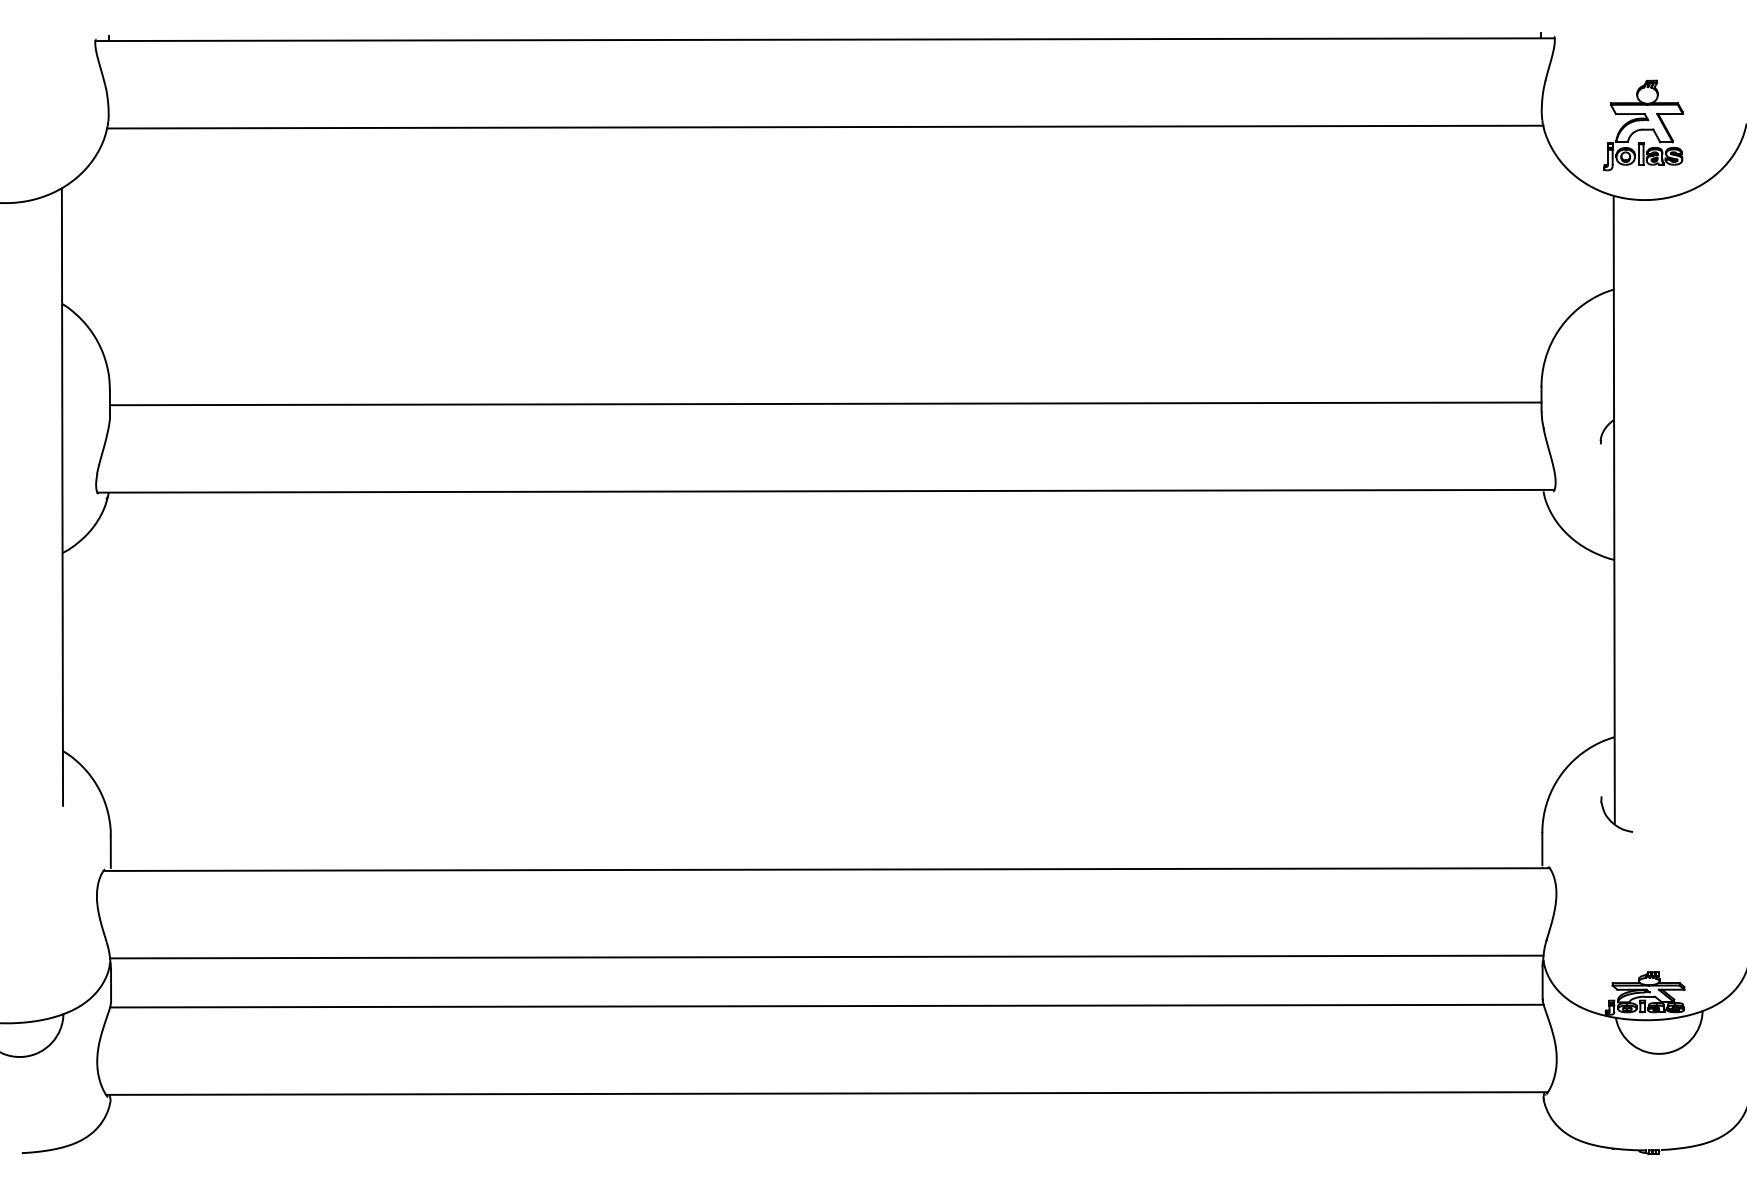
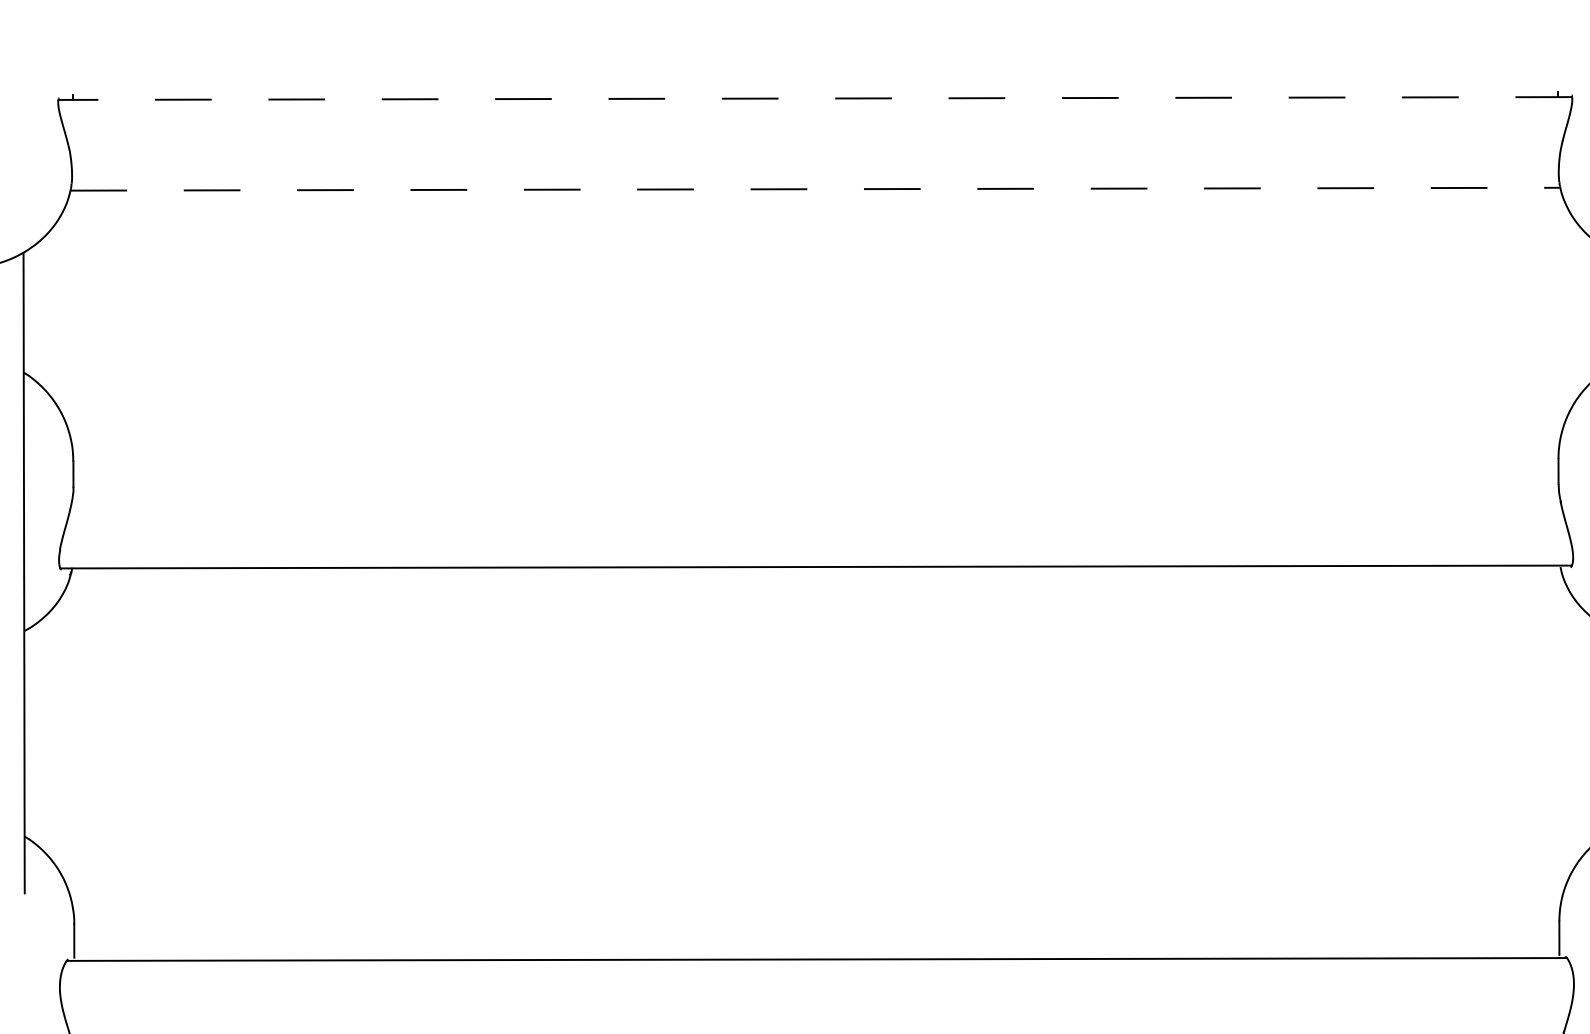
line: (825, 39) -> (815, 98), solid -> dashed
line: (825, 127) -> (815, 189), solid -> dashed
line: (825, 403) -> (815, 475), removed

